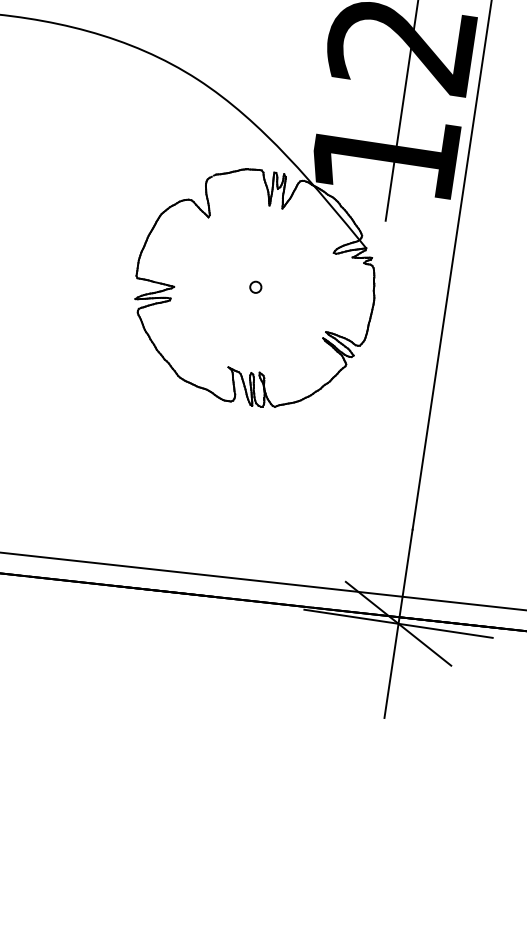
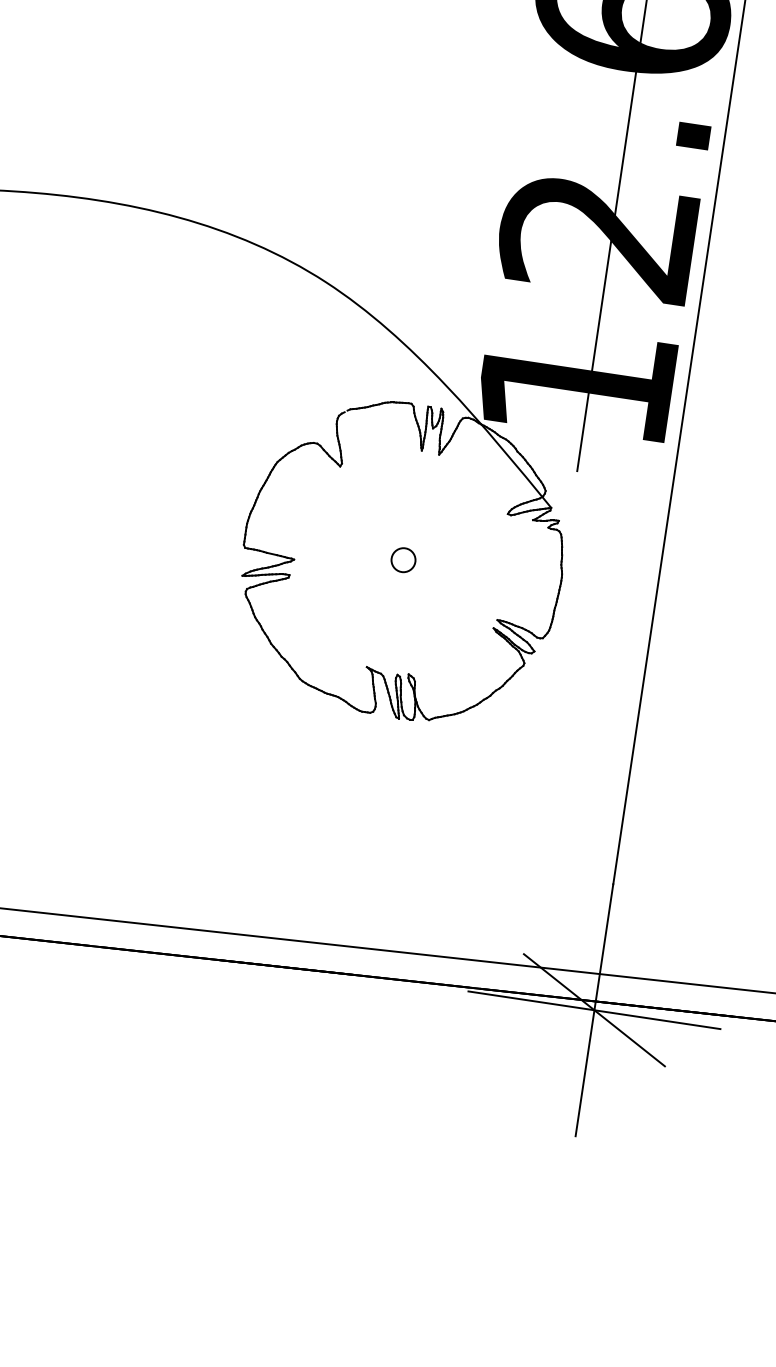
circle: (255, 286) -> (403, 559), size x1.6

